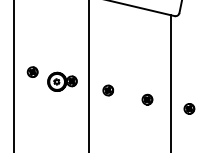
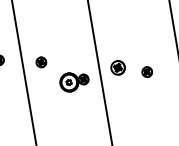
part: (62, 81) -> (74, 81), moved
part: (108, 90) -> (118, 67), size x1.4
part: (147, 99) -> (147, 71), moved

